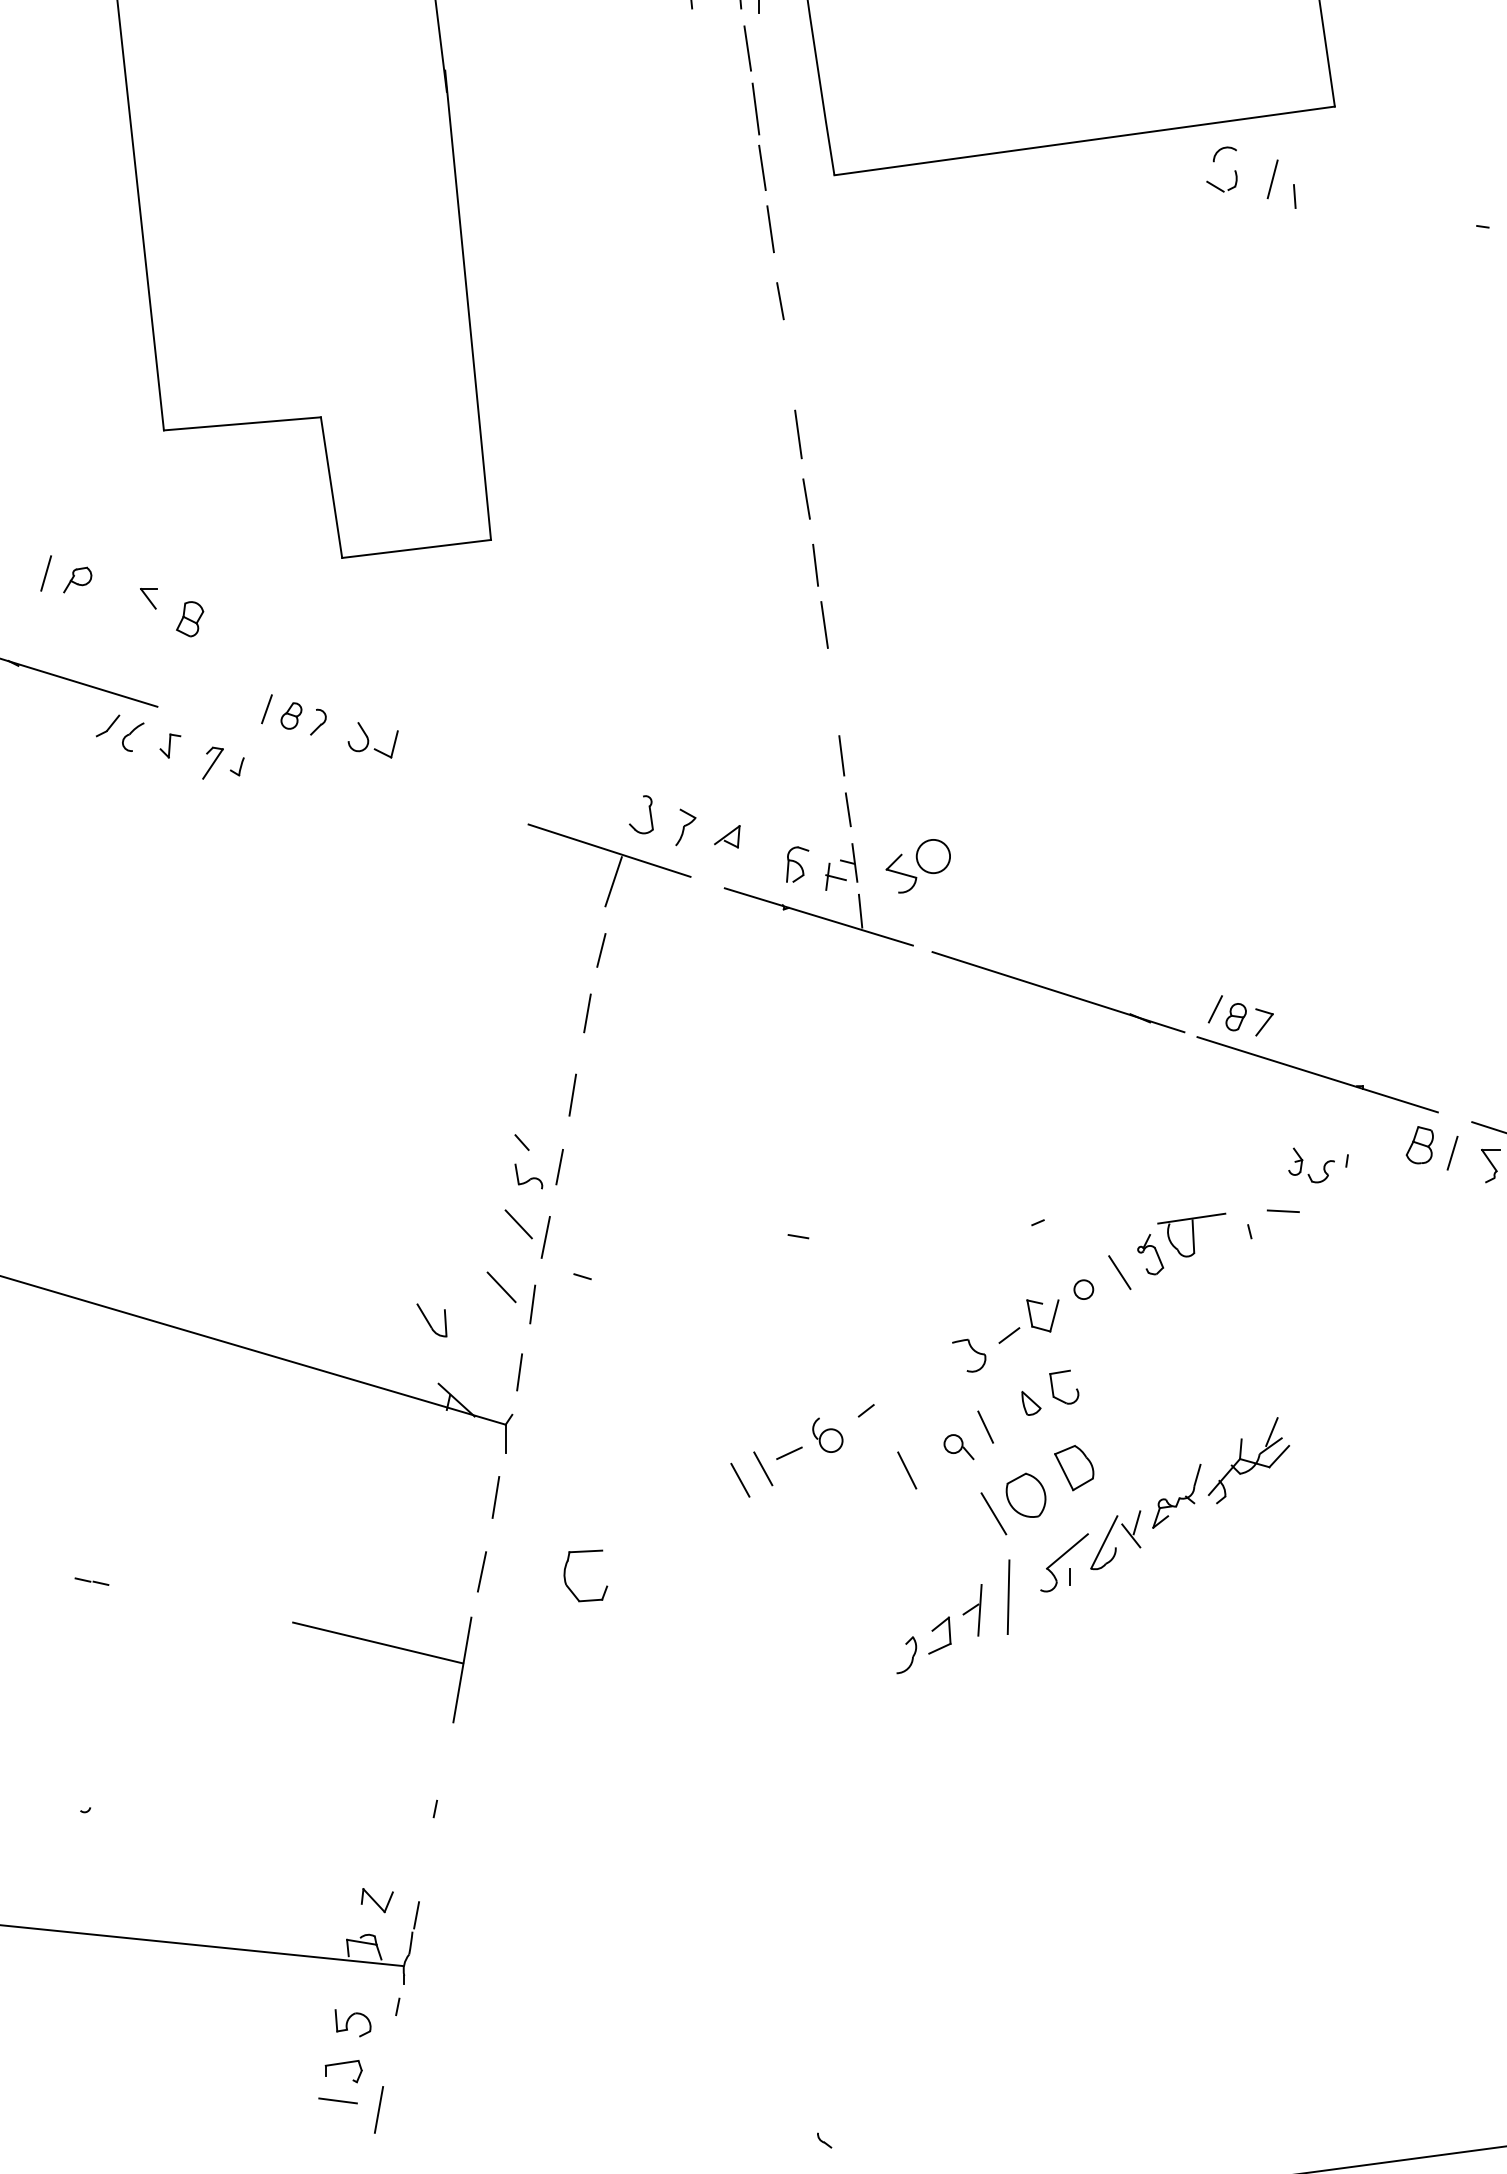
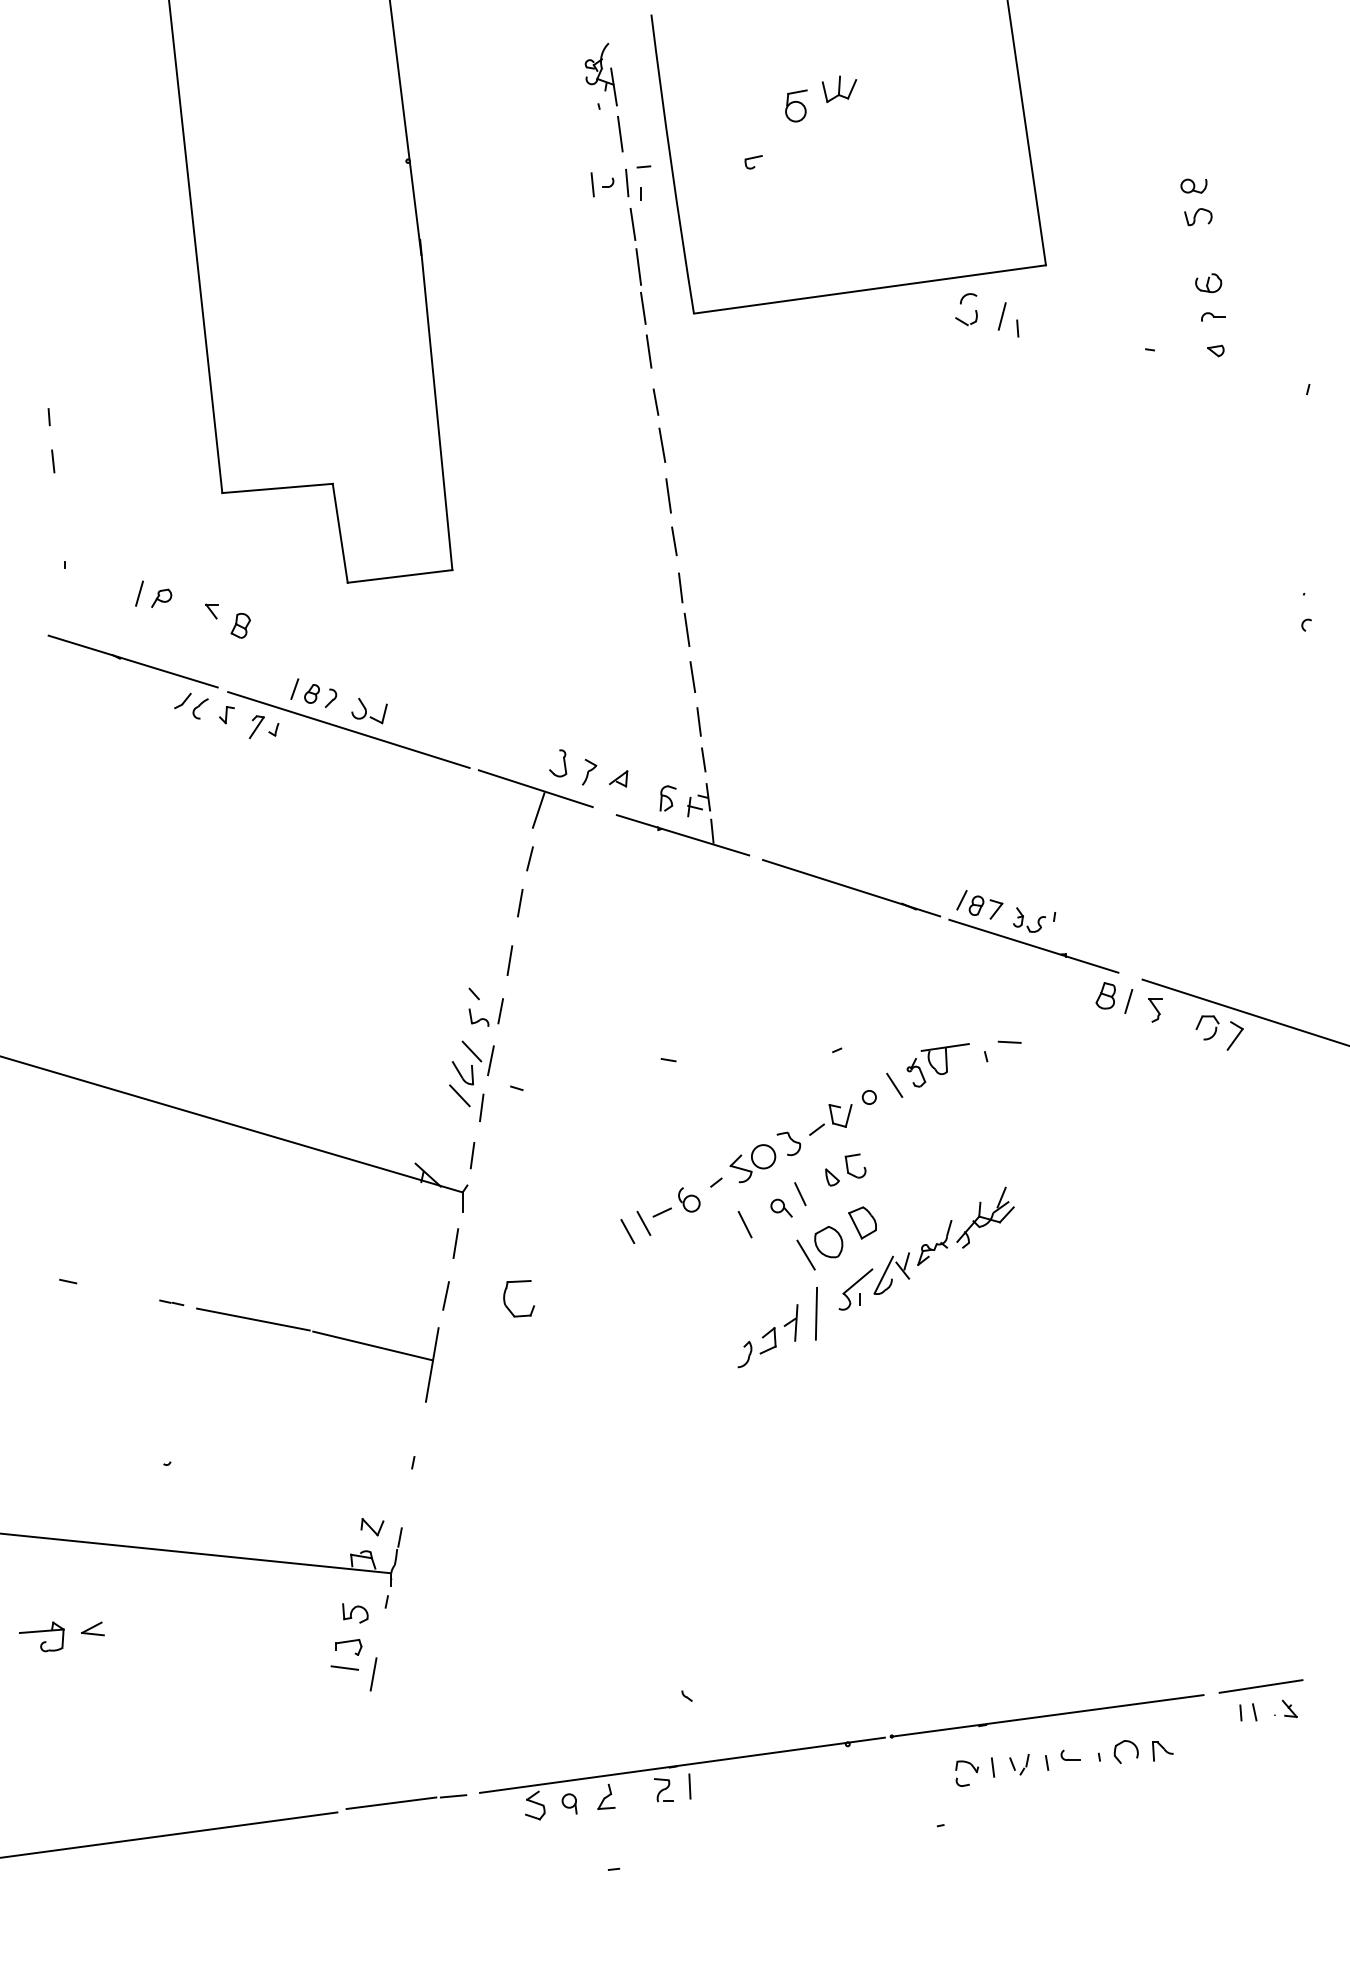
line: (789, 362) -> (662, 445), added
line: (832, 692) -> (692, 677), added
line: (343, 766) -> (348, 729), added
part: (917, 866) -> (752, 1163), moved
part: (1318, 1164) -> (1034, 919), moved
part: (431, 1321) -> (462, 1073), moved
line: (208, 1605) -> (253, 1319), added

